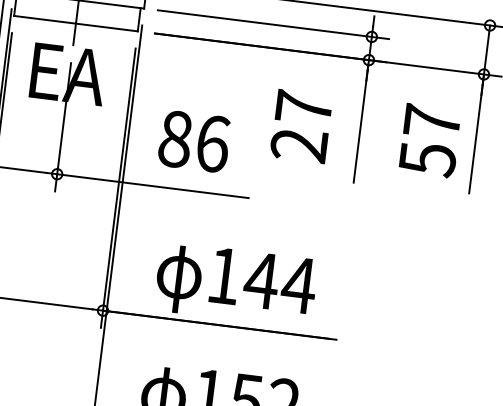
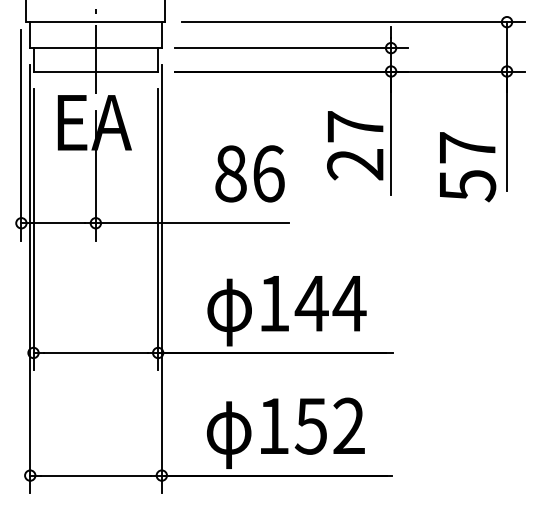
text: (301, 126) -> (355, 145), moved
text: (193, 141) -> (249, 173), moved
text: (430, 141) -> (468, 167), moved

